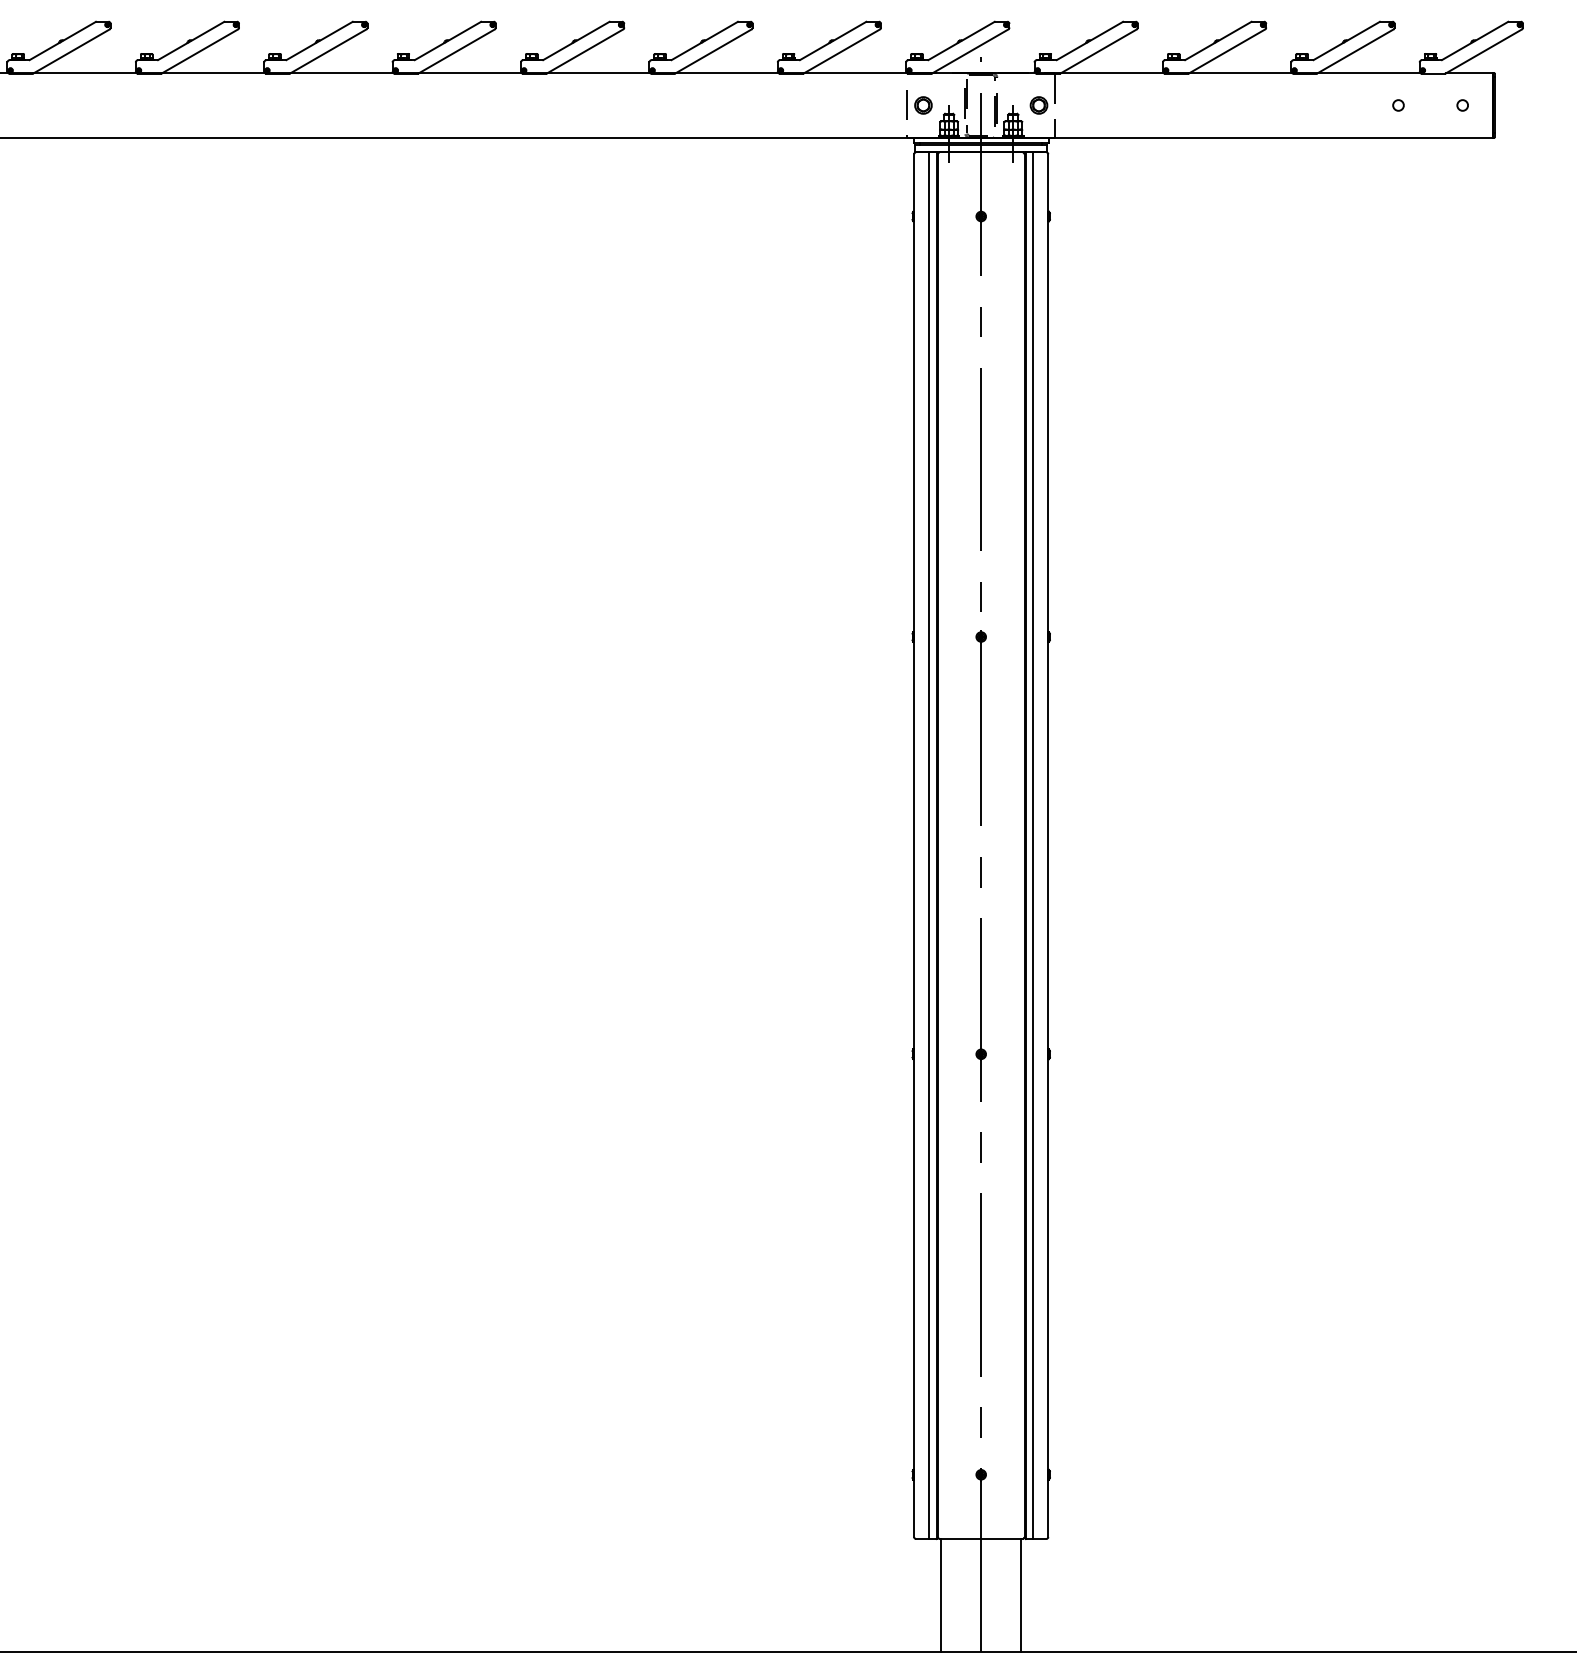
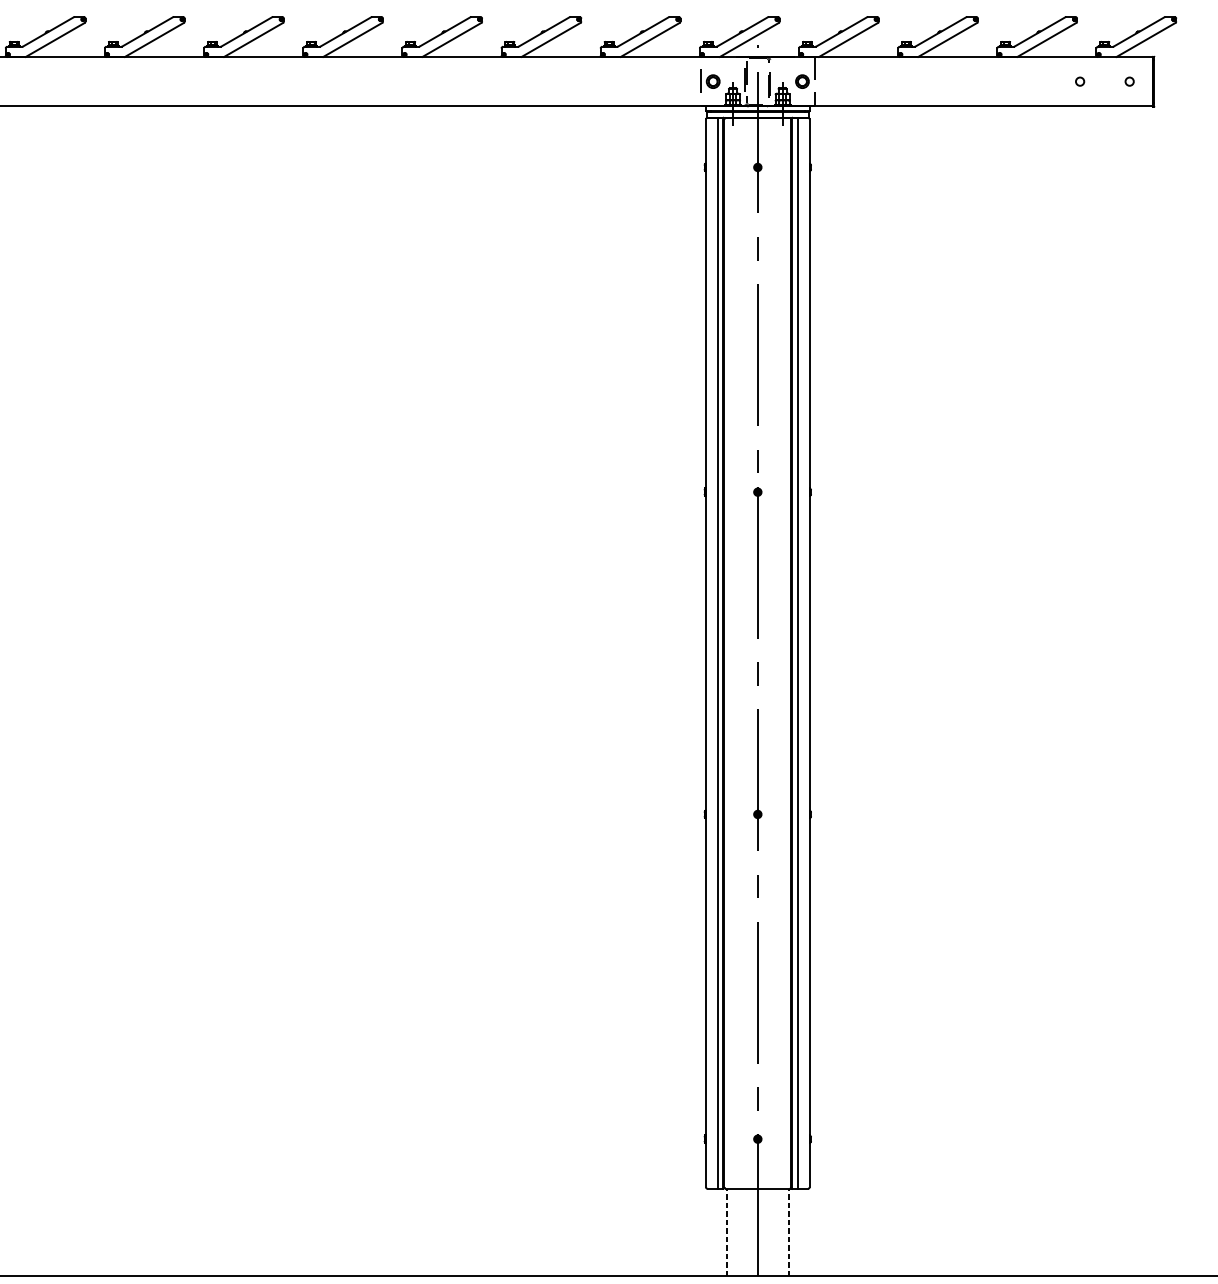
line: (941, 1594) -> (727, 1231), solid -> dashed
line: (1021, 1594) -> (788, 1231), solid -> dashed

